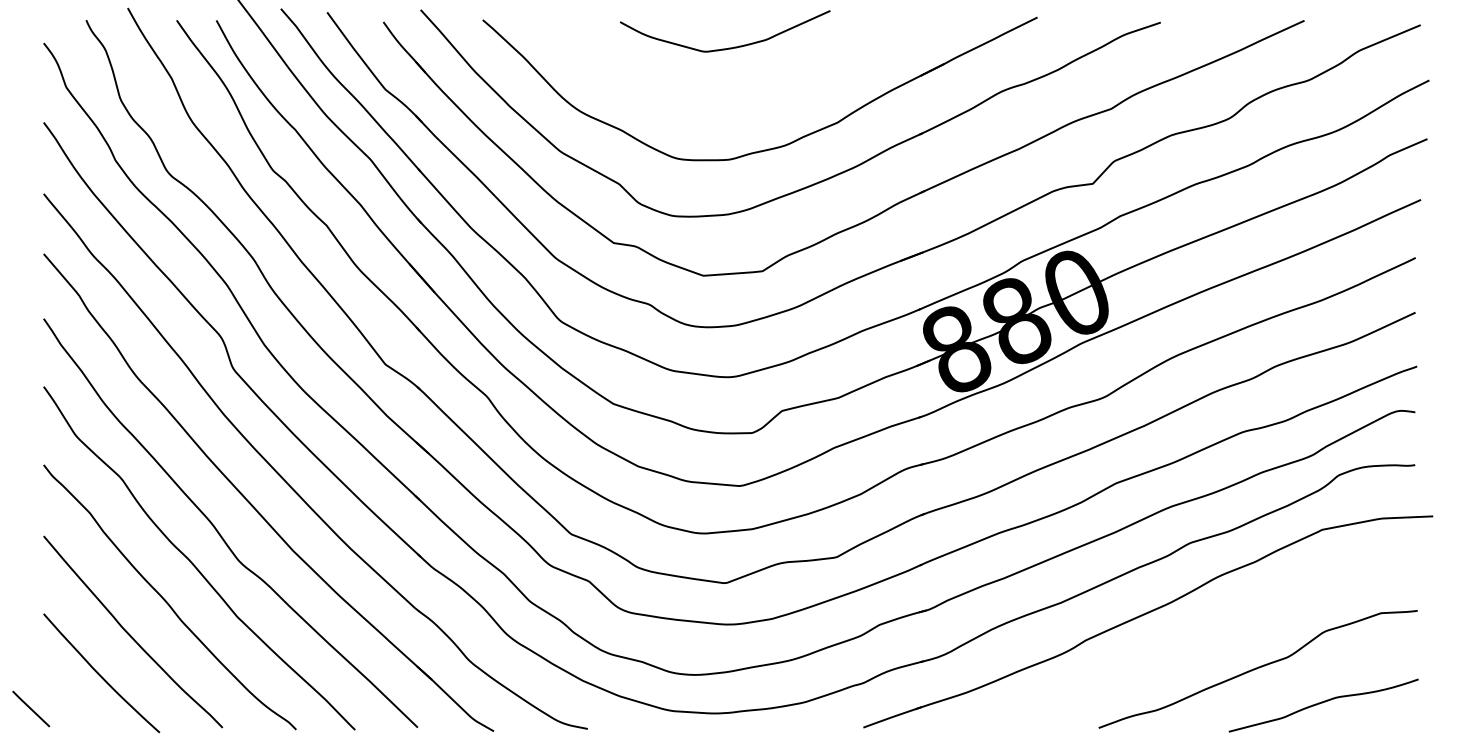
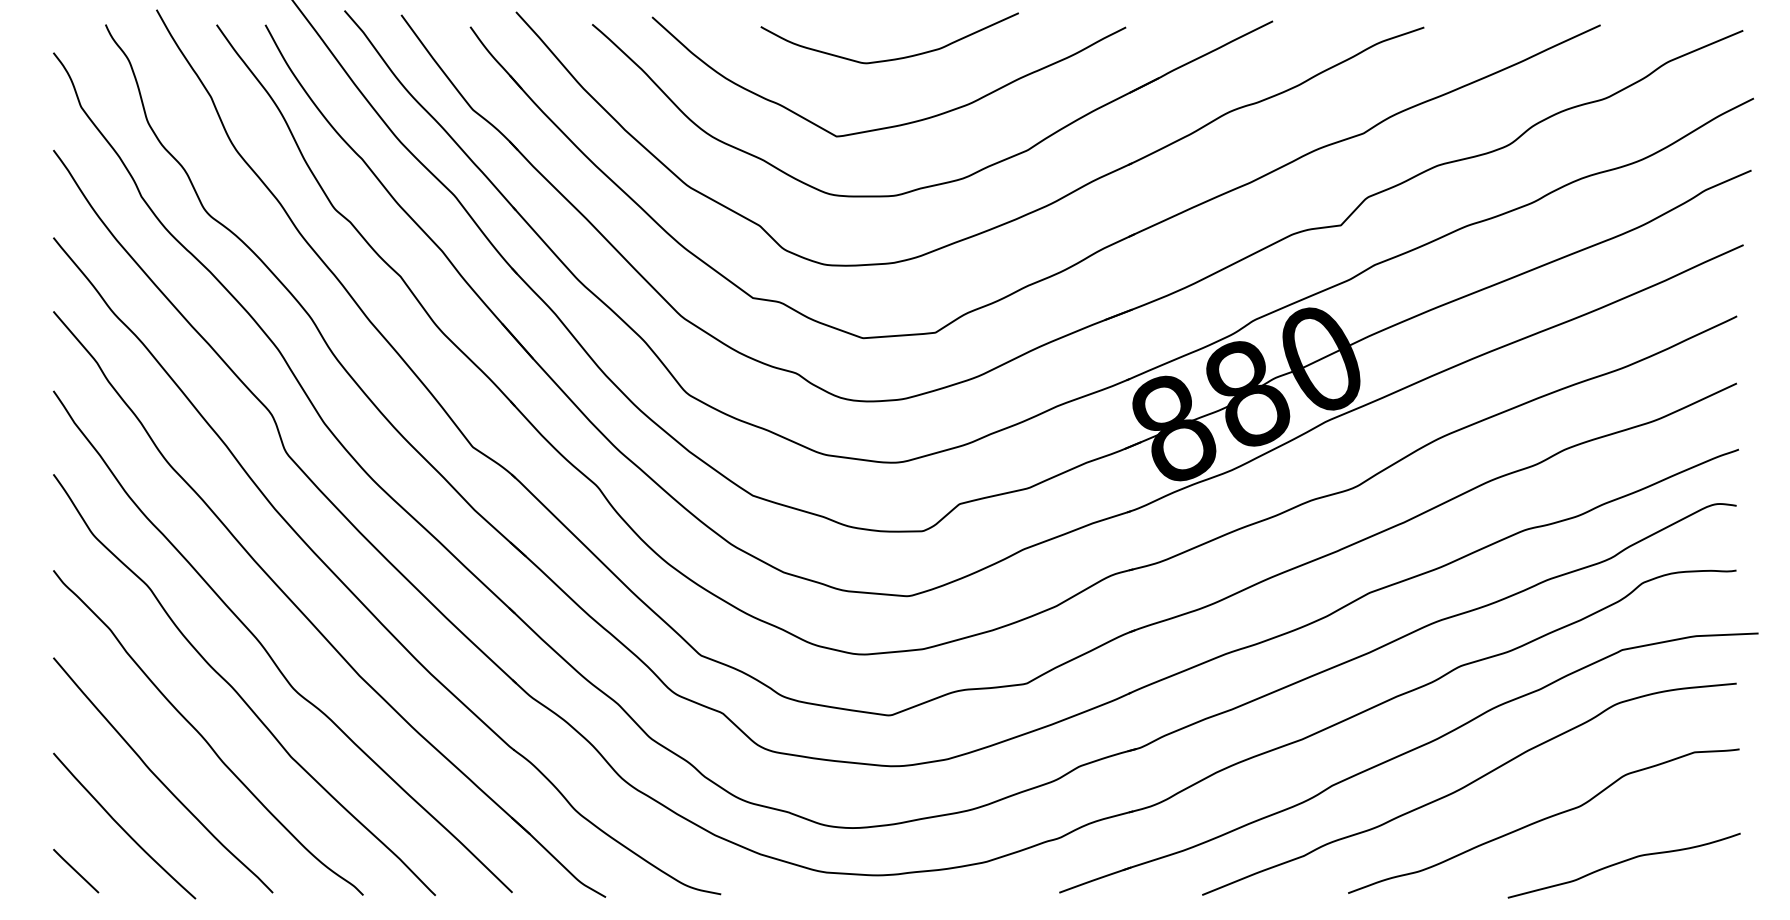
curve: (731, 101) -> (897, 124), added
curve: (1195, 641) -> (1466, 787), added
line: (31, 708) -> (76, 870), moved

